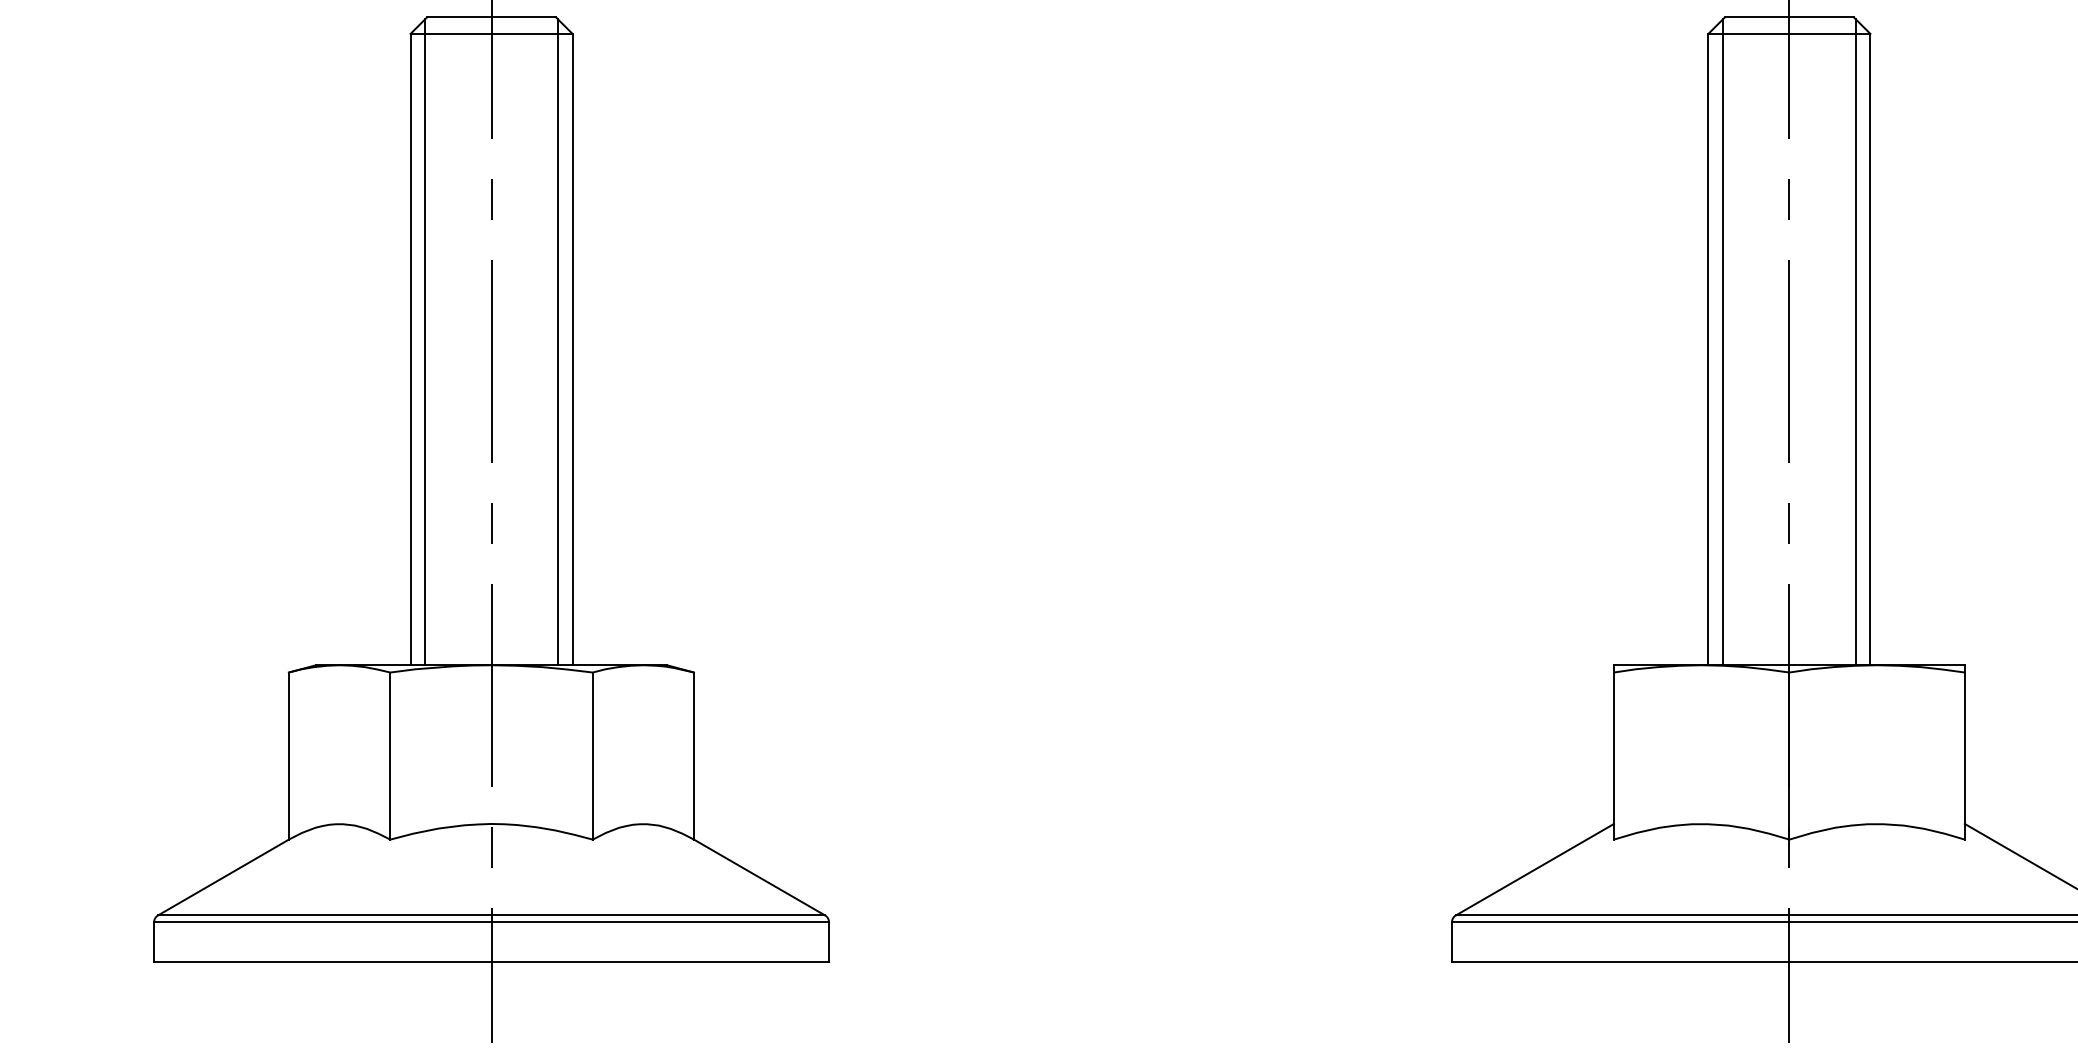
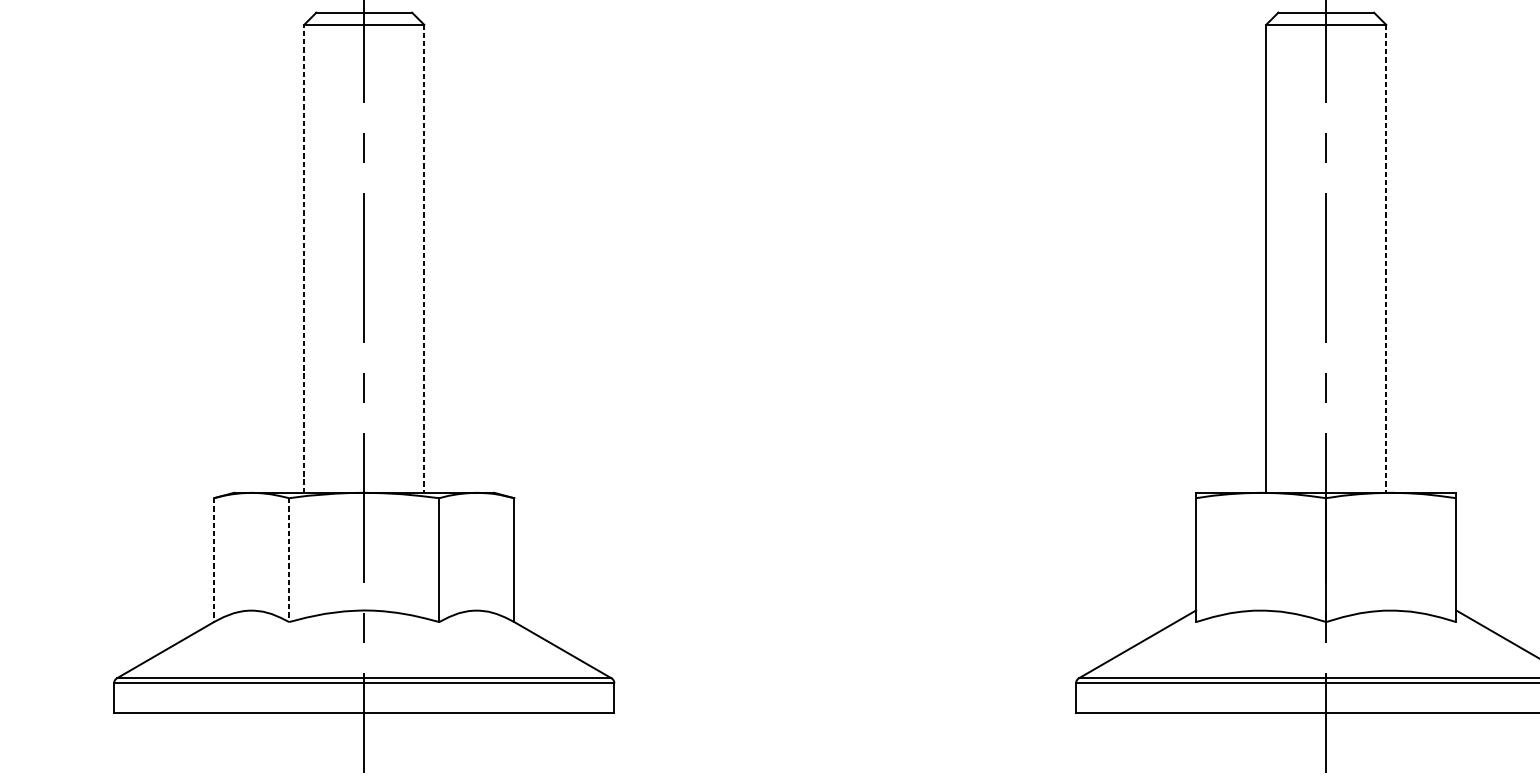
line: (425, 342) -> (315, 253), removed
line: (557, 342) -> (413, 253), removed
line: (1723, 342) -> (1277, 253), removed
line: (1855, 342) -> (1375, 253), removed
line: (410, 349) -> (304, 258), solid -> dashed
line: (572, 349) -> (424, 258), solid -> dashed
line: (1870, 349) -> (1386, 258), solid -> dashed
line: (288, 756) -> (213, 560), solid -> dashed
line: (390, 756) -> (289, 560), solid -> dashed

